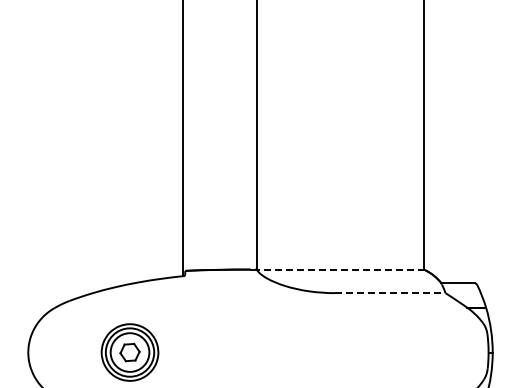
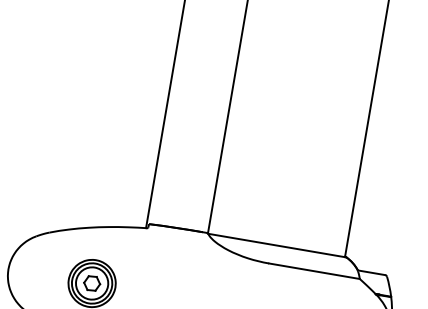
line: (341, 270) -> (277, 245), dashed -> solid
line: (390, 293) -> (314, 271), dashed -> solid

